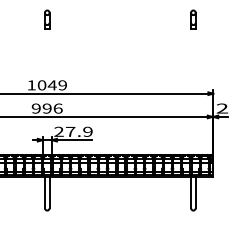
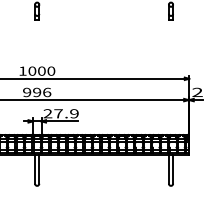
text: (56, 85) -> (45, 71), 1049 -> 1000

